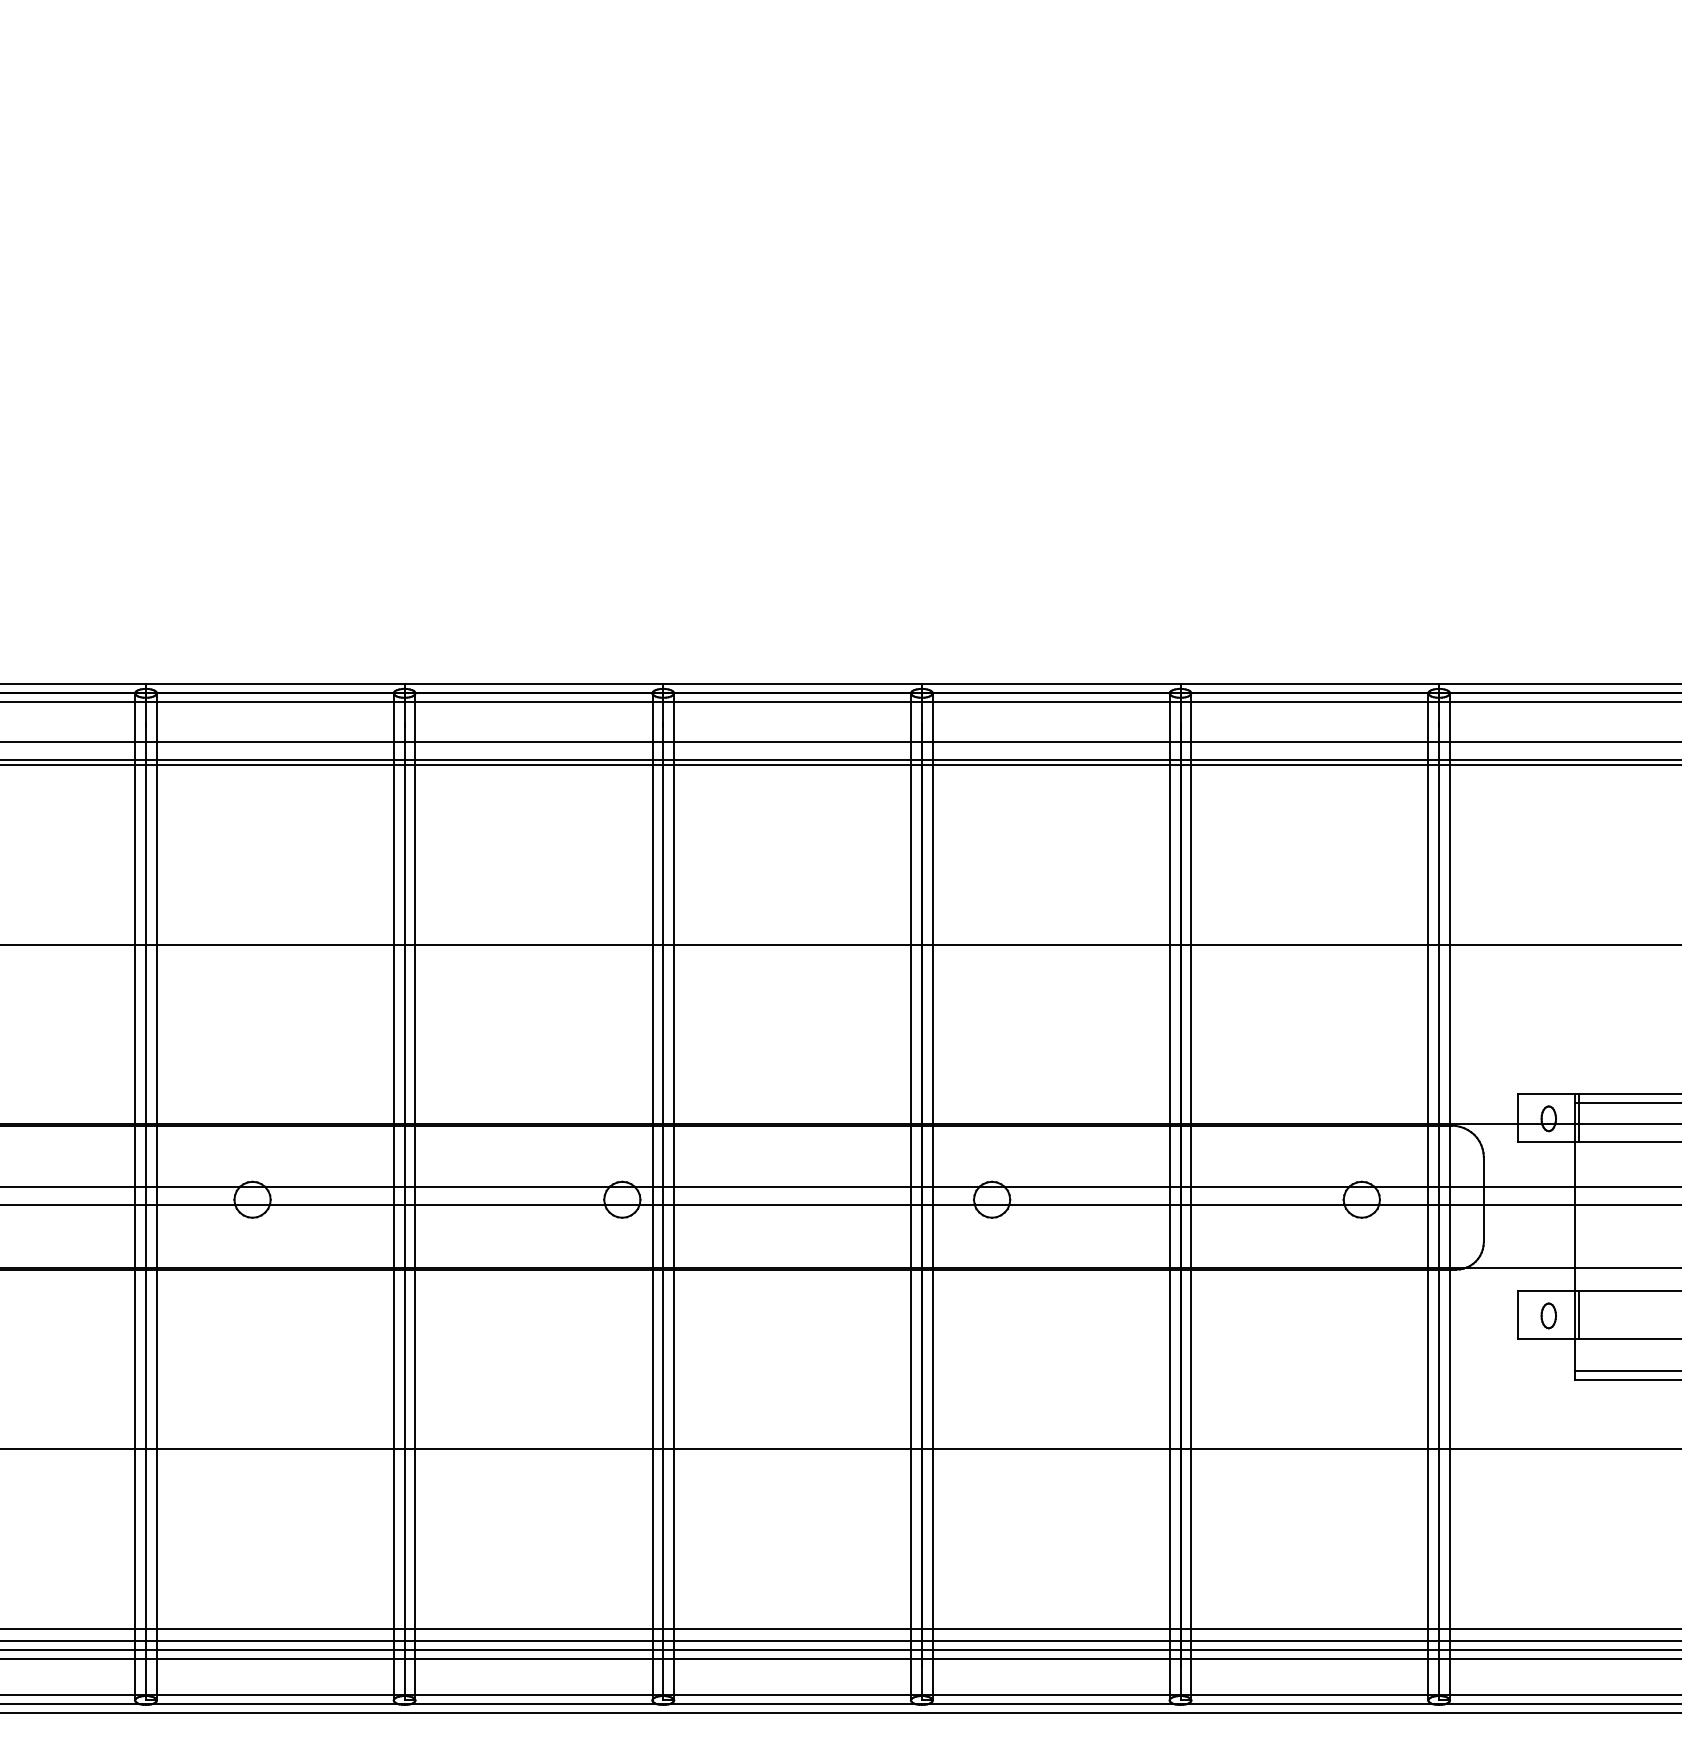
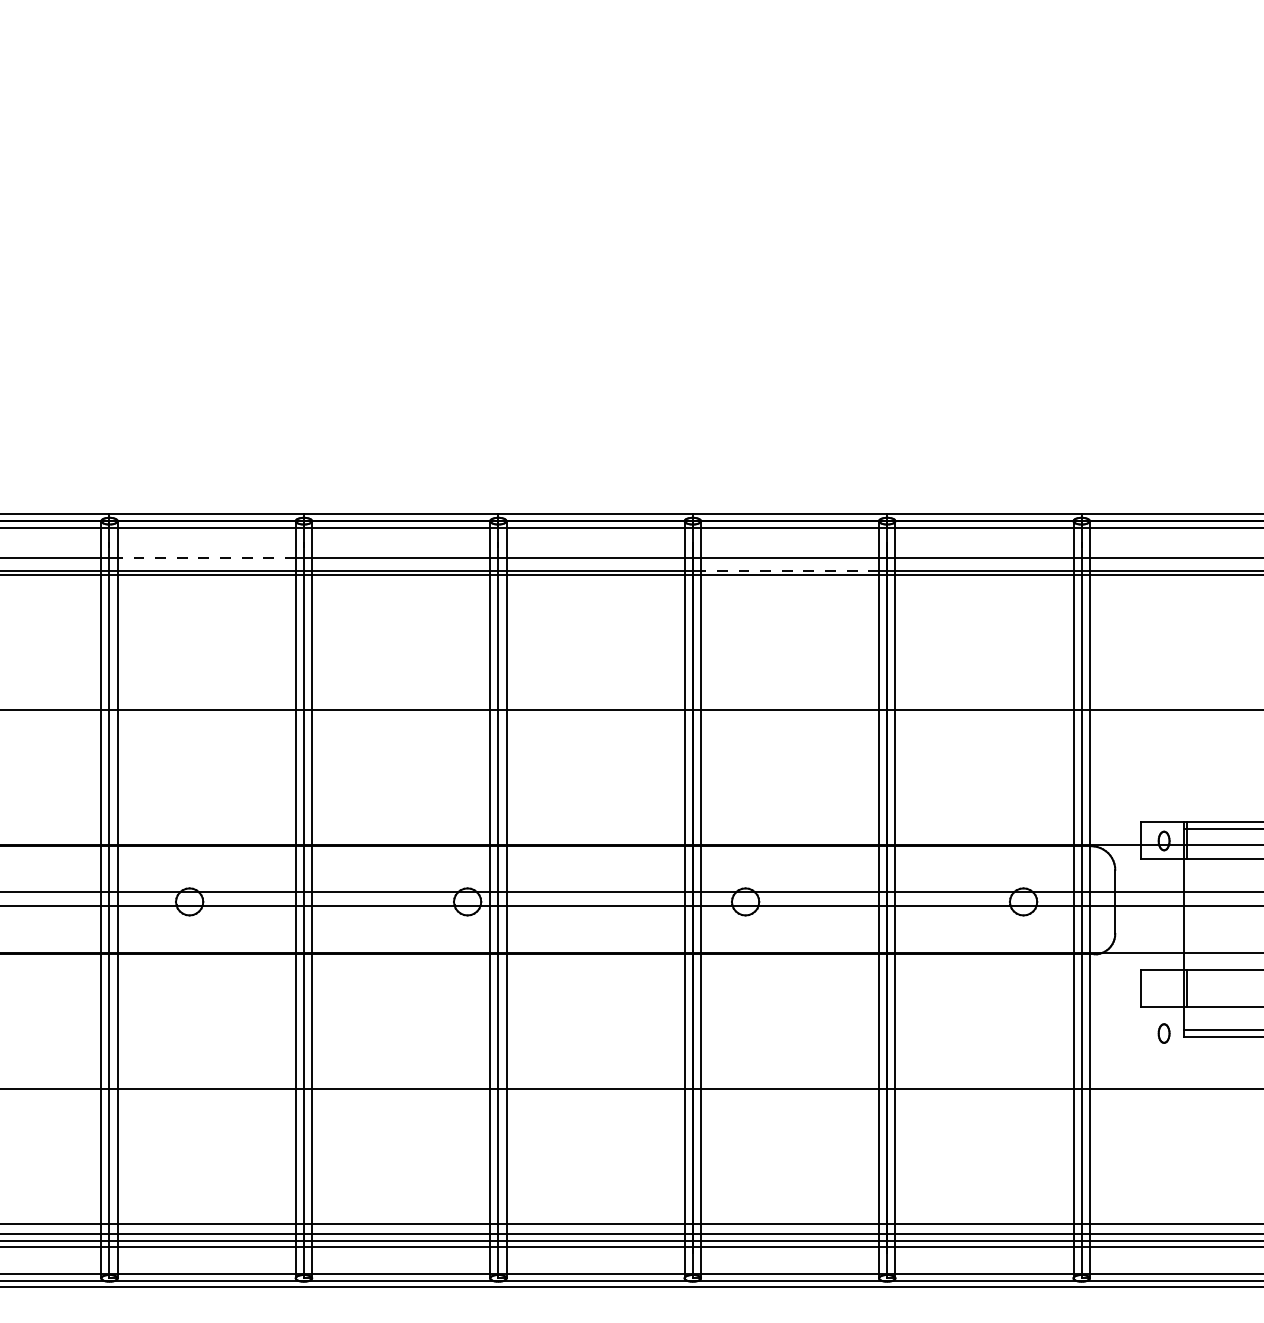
line: (275, 742) -> (206, 558), solid -> dashed
line: (1051, 760) -> (790, 571), solid -> dashed
part: (1548, 1315) -> (1163, 1033), moved

